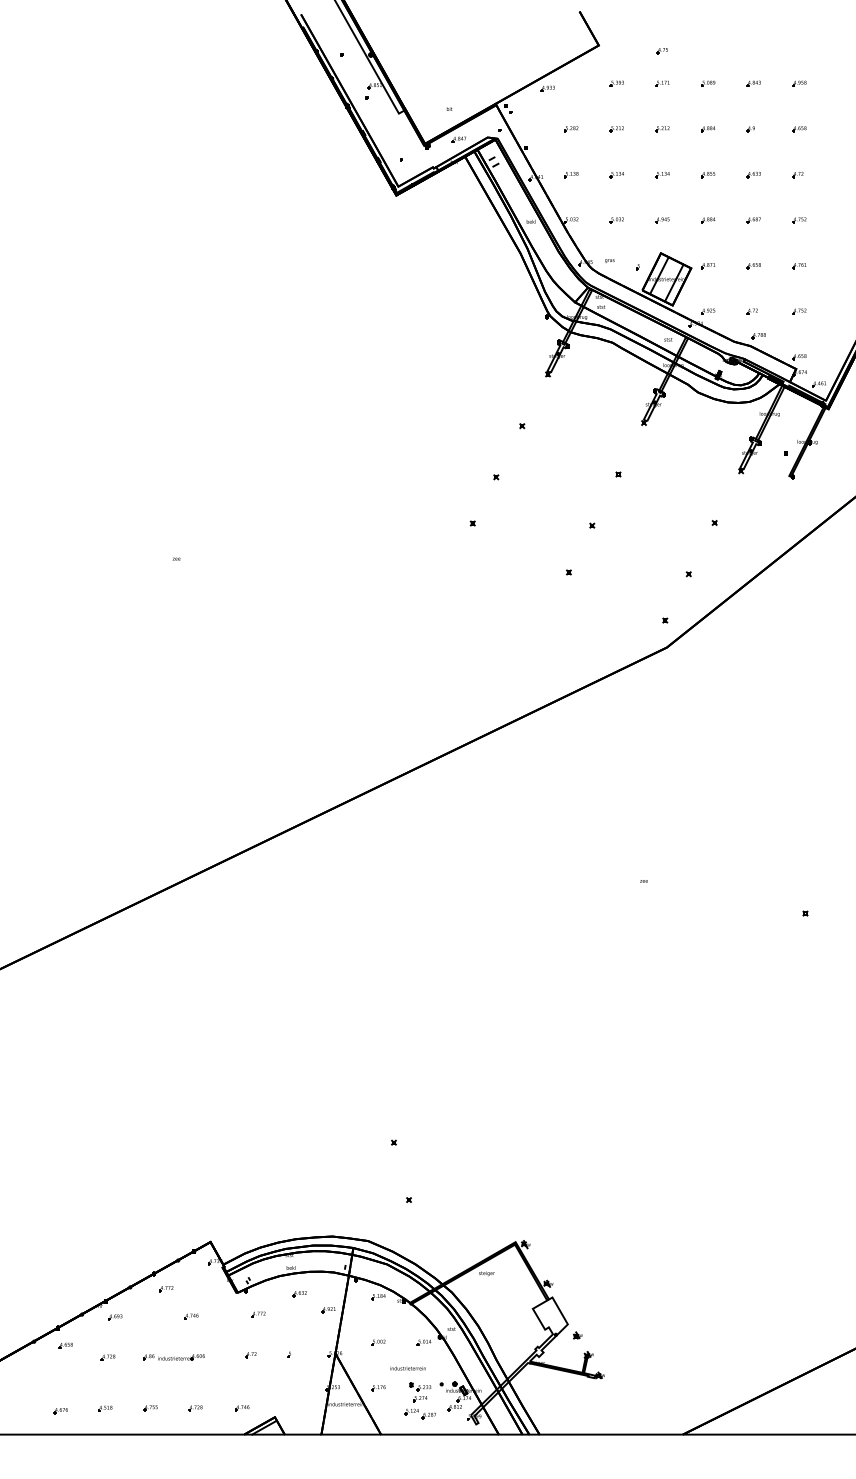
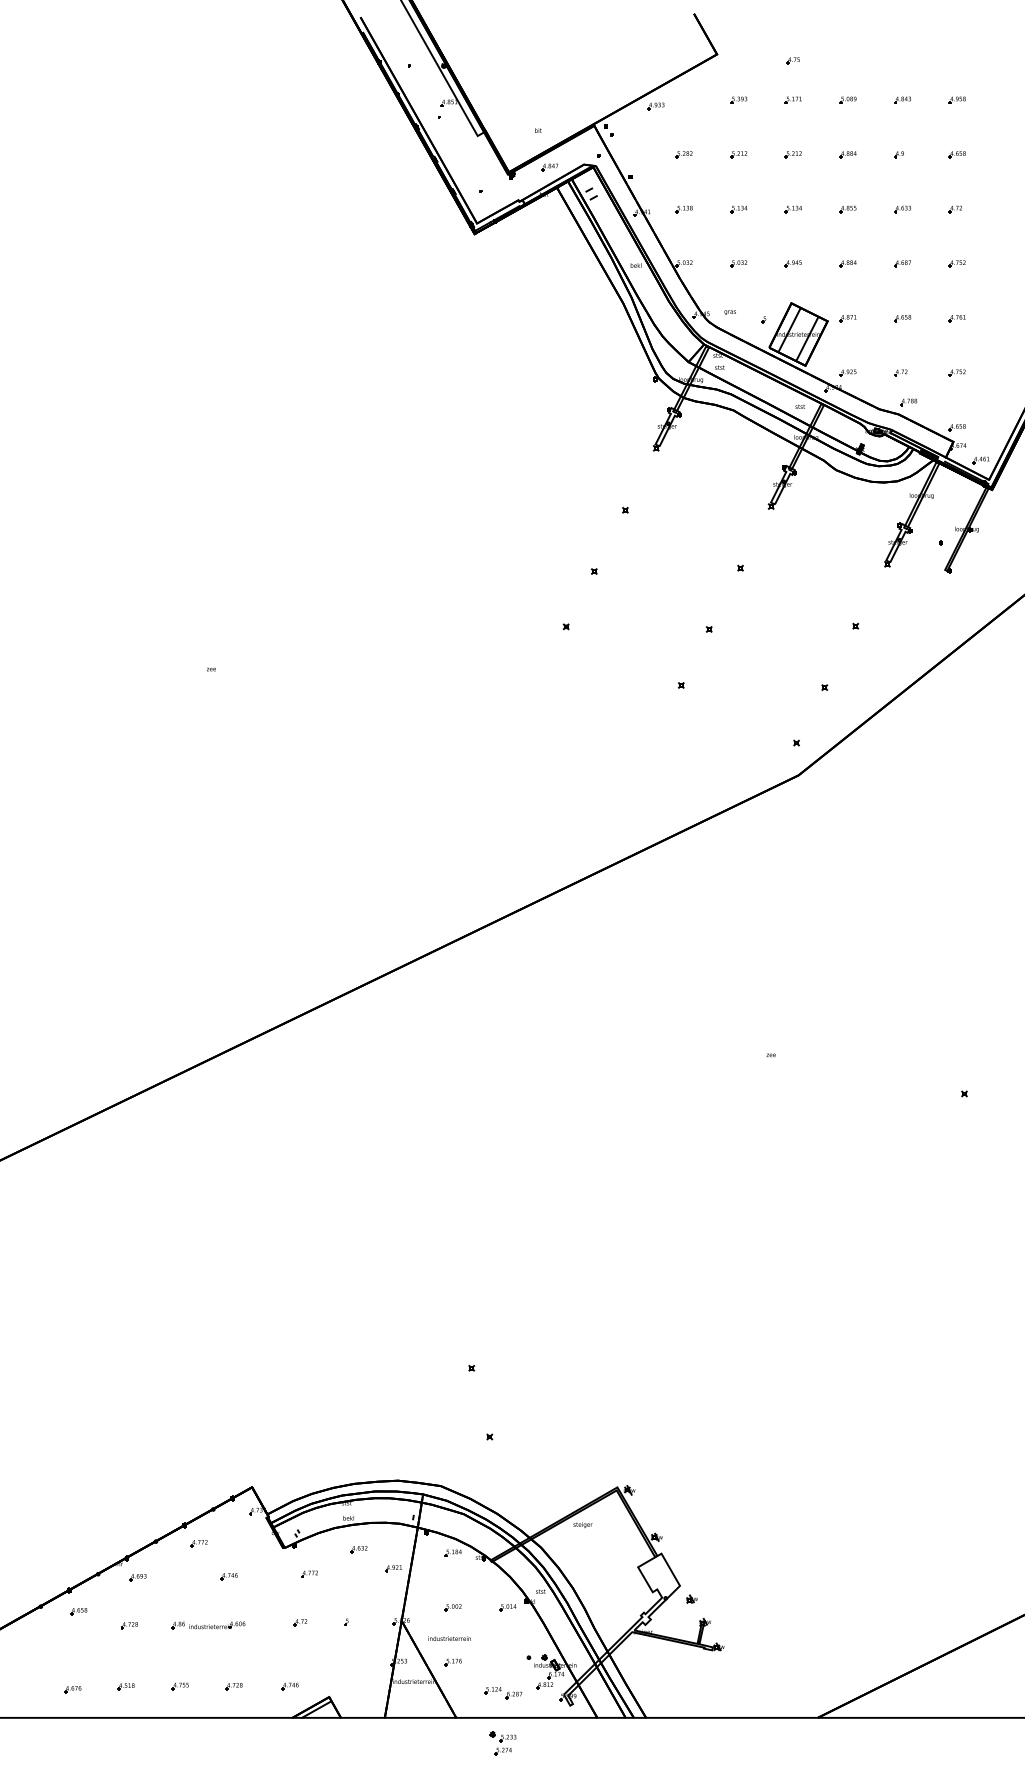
text: (407, 1368) -> (449, 1638), moved
part: (419, 1392) -> (502, 1743), moved

